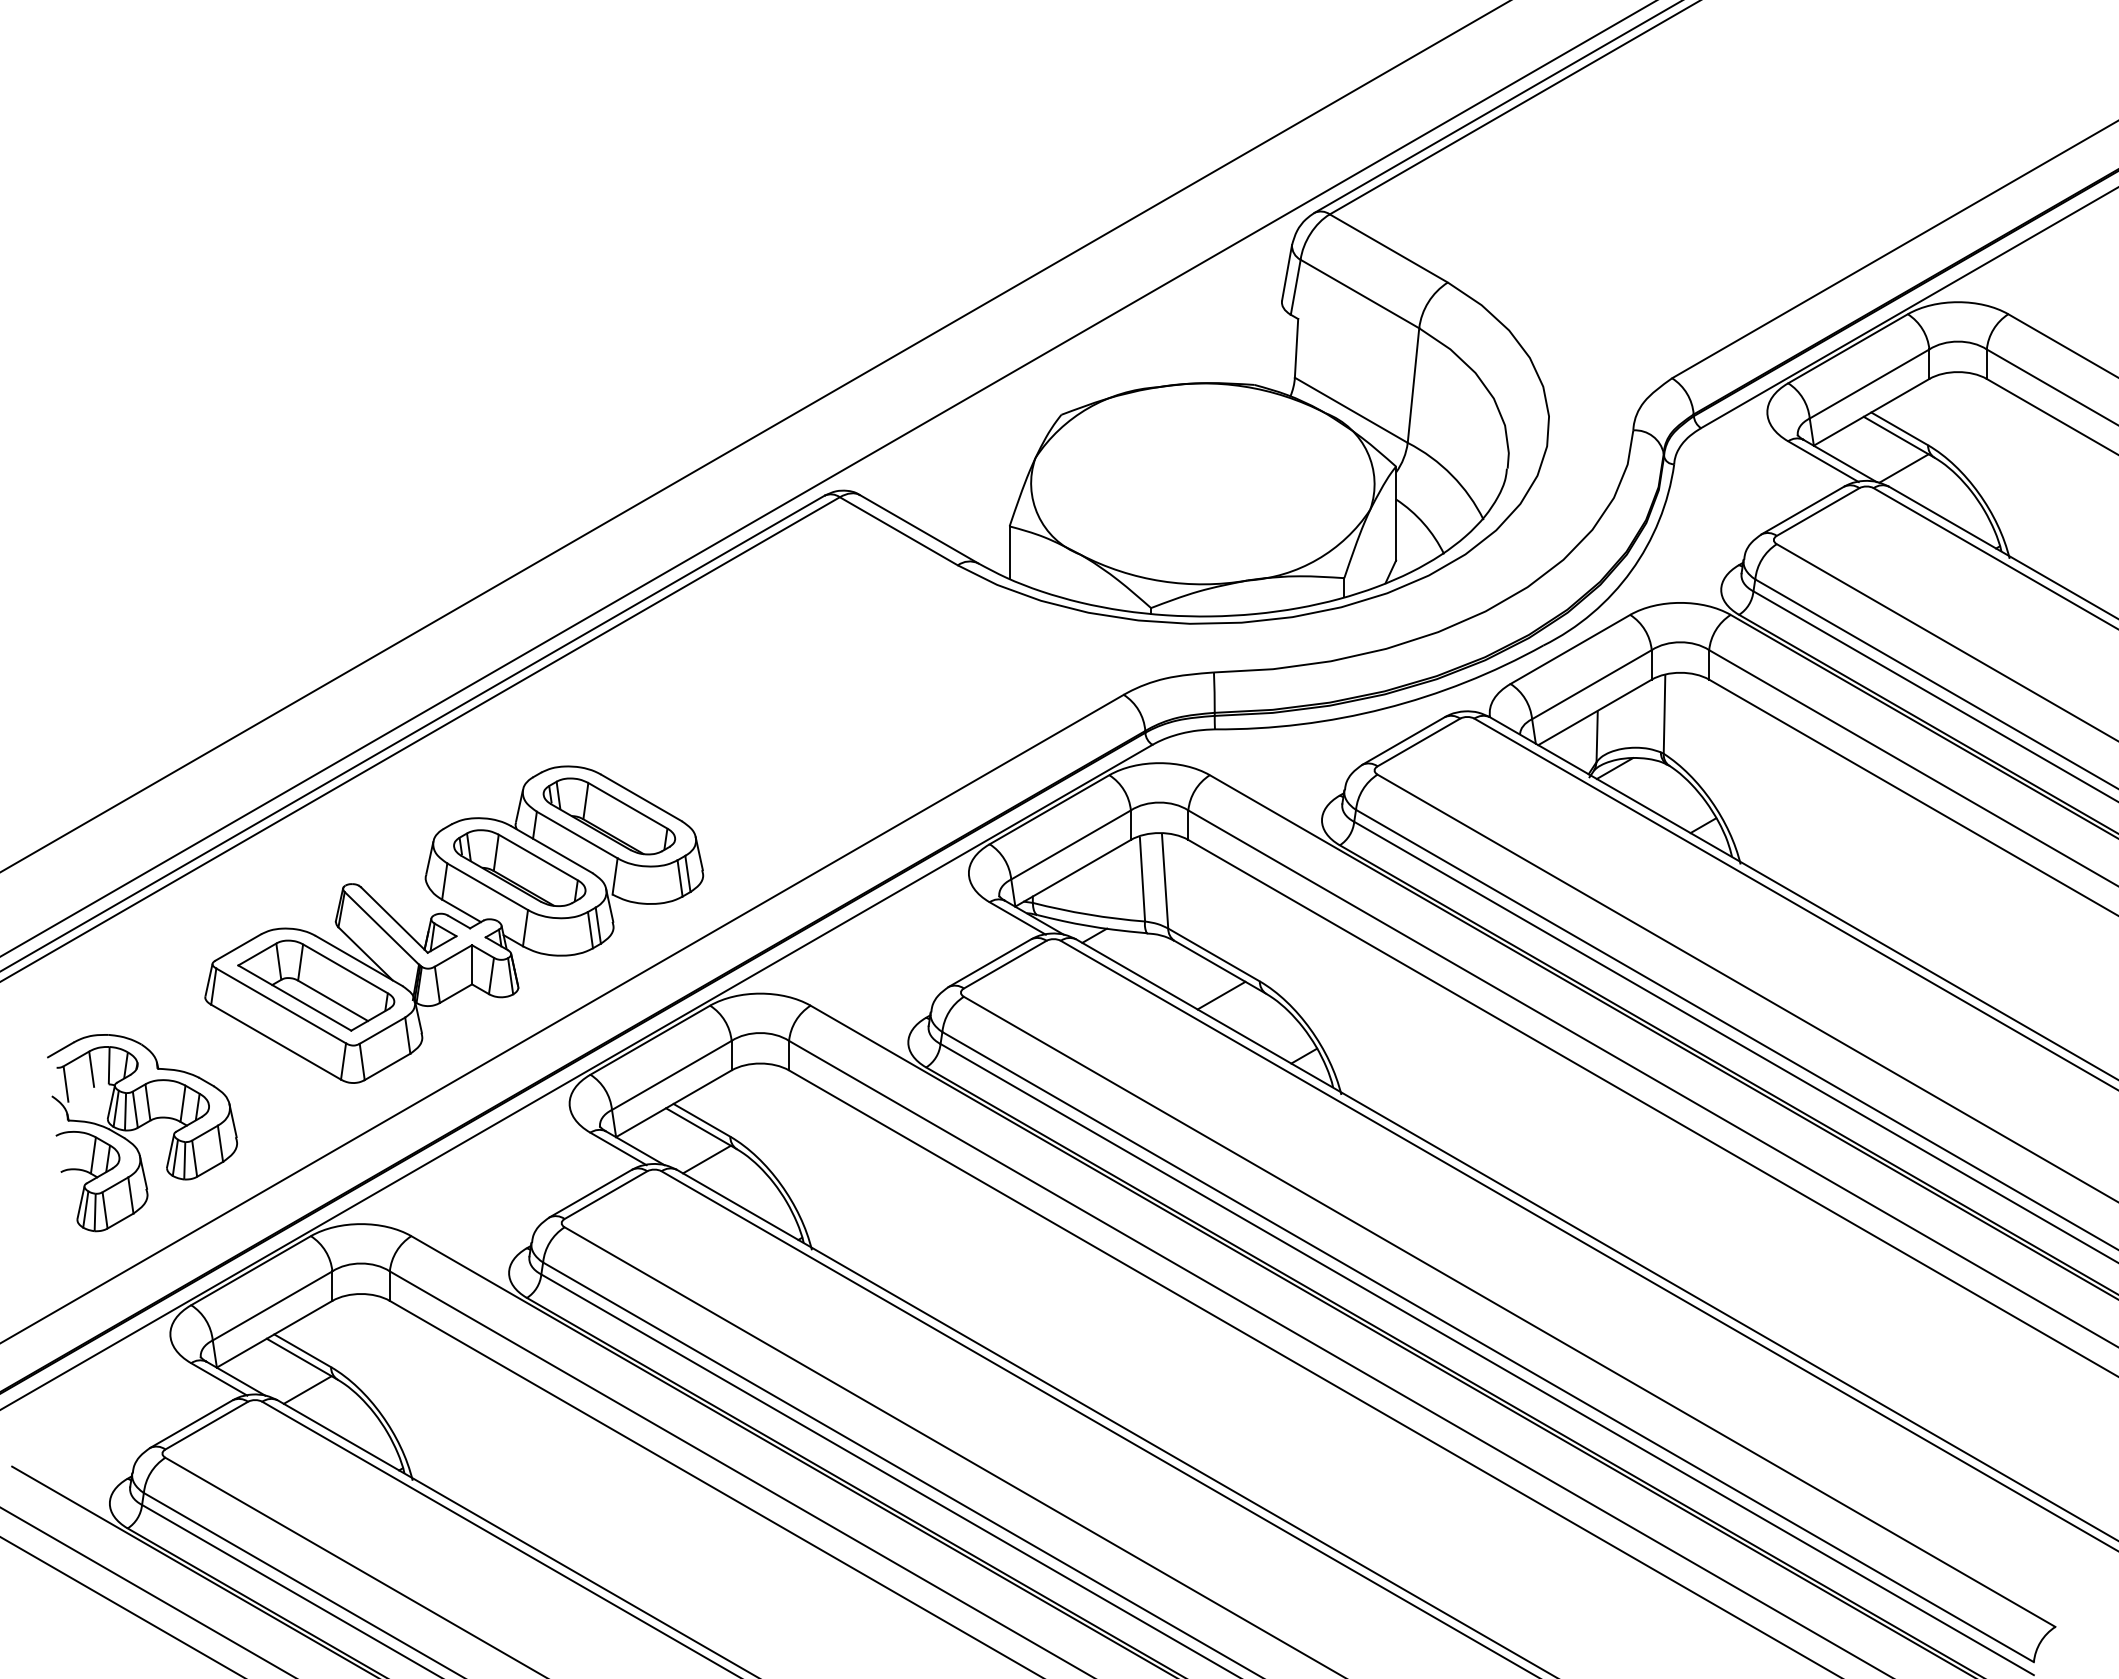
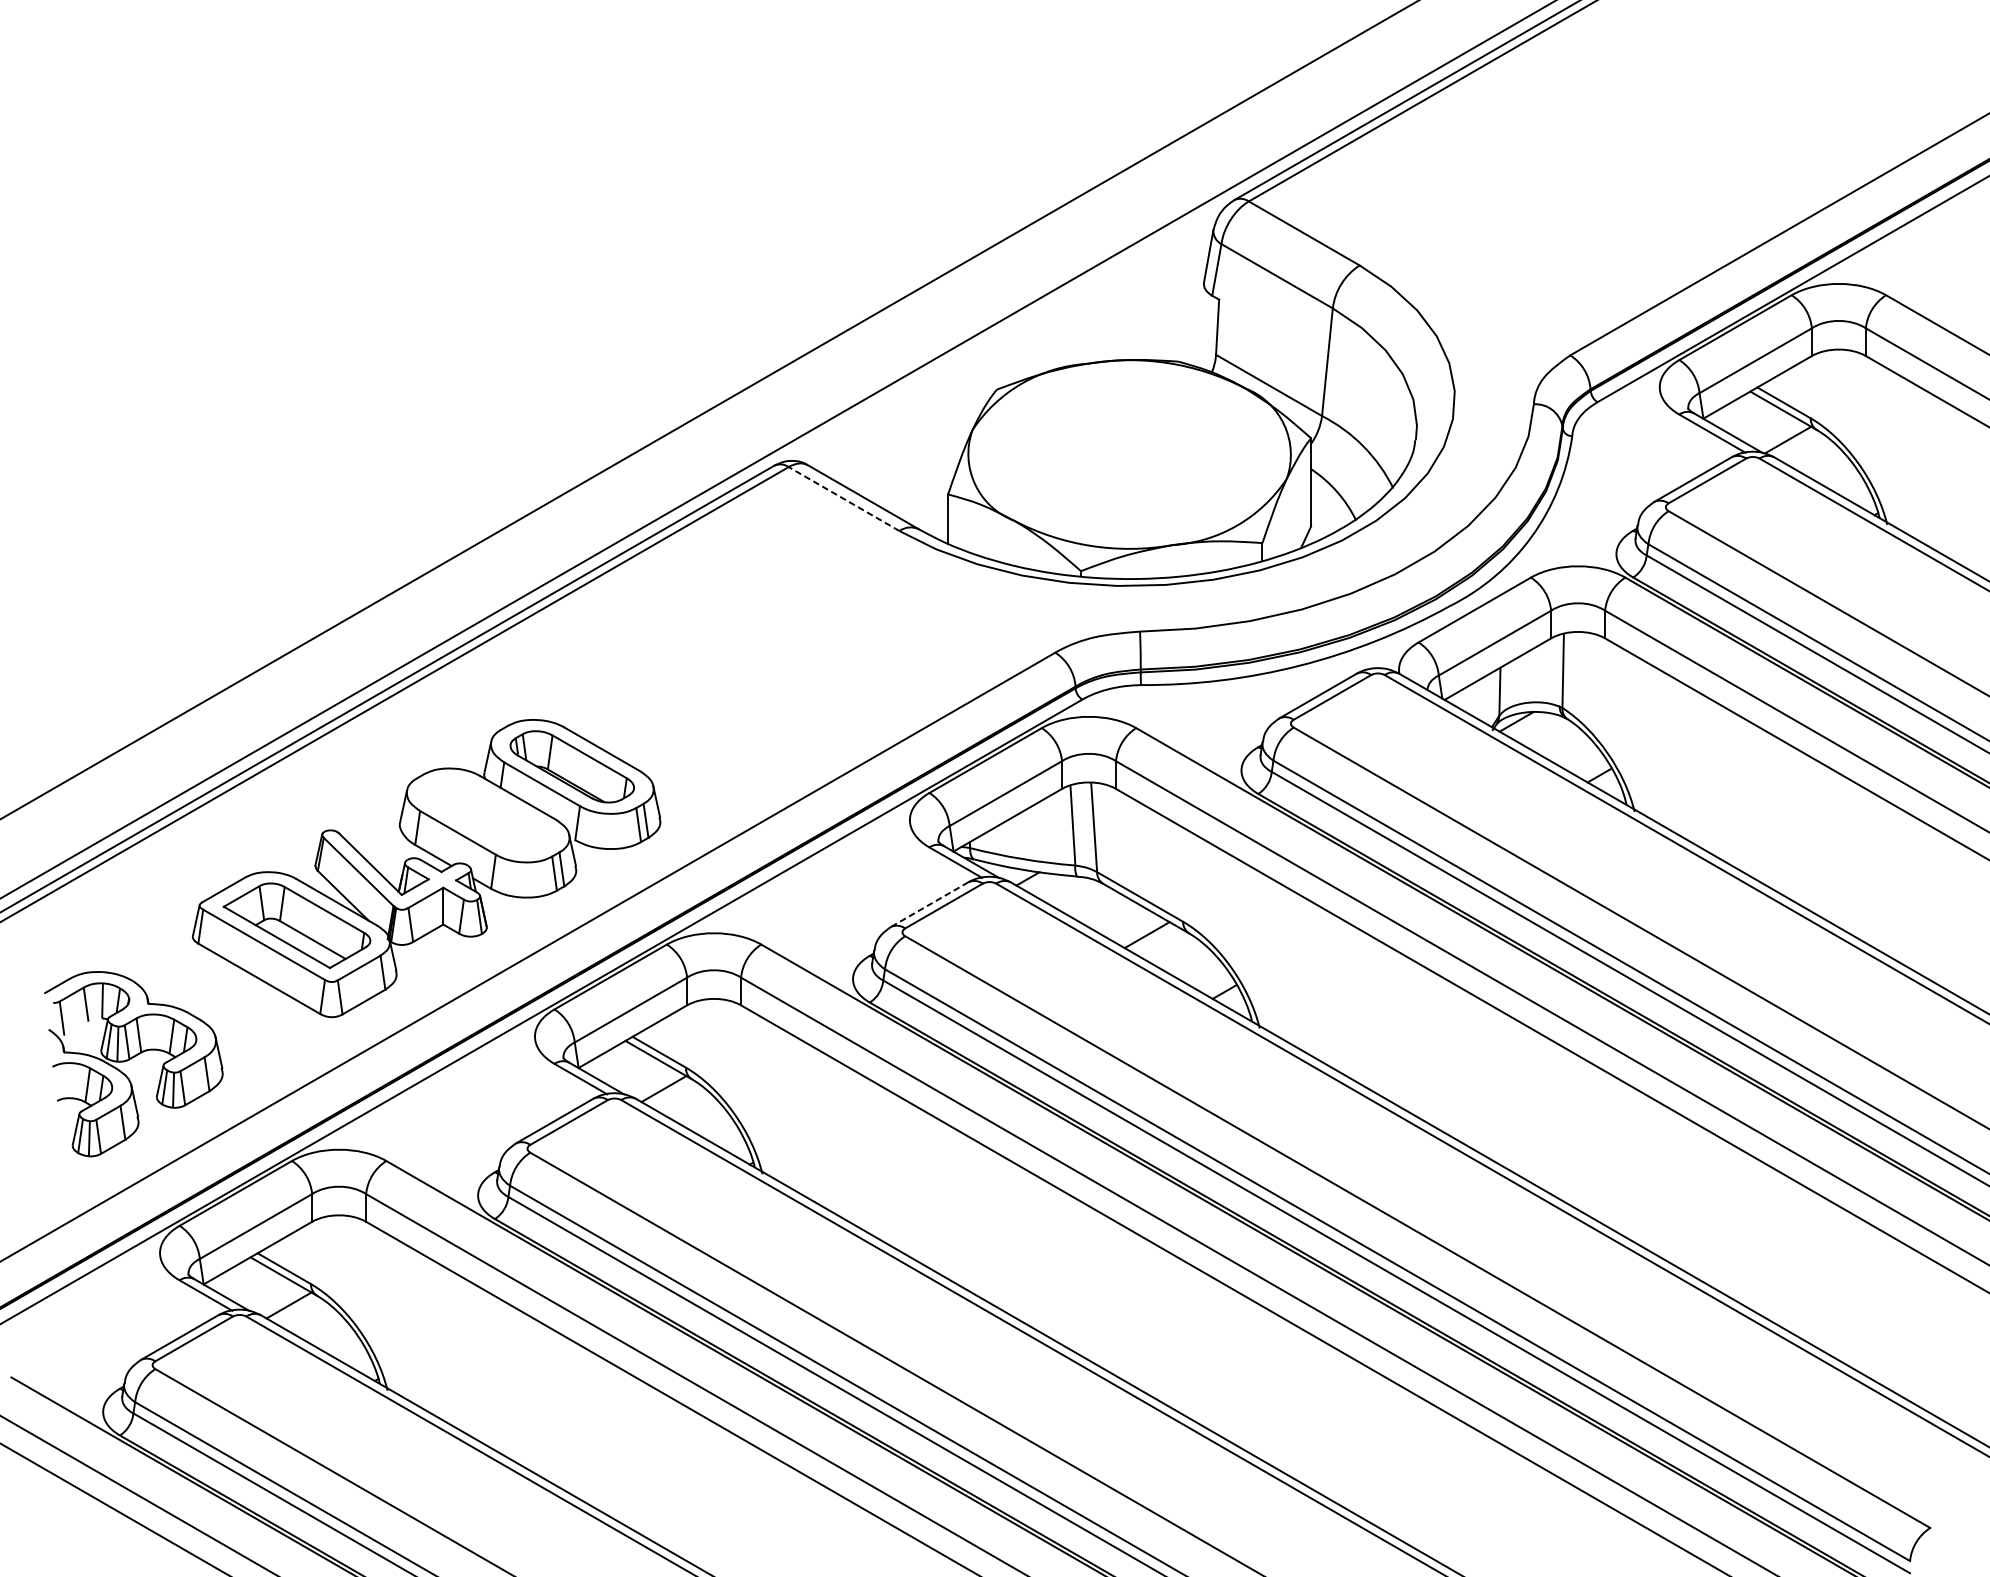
line: (898, 531) -> (843, 499), solid -> dashed
part: (519, 867) -> (487, 814), removed
line: (989, 963) -> (929, 904), solid -> dashed

